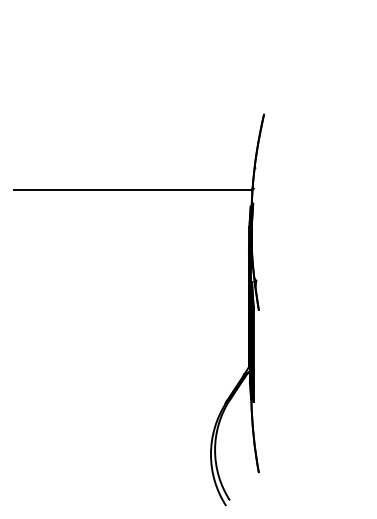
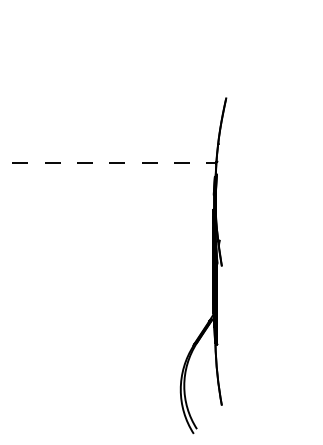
line: (133, 190) -> (114, 163), solid -> dashed

